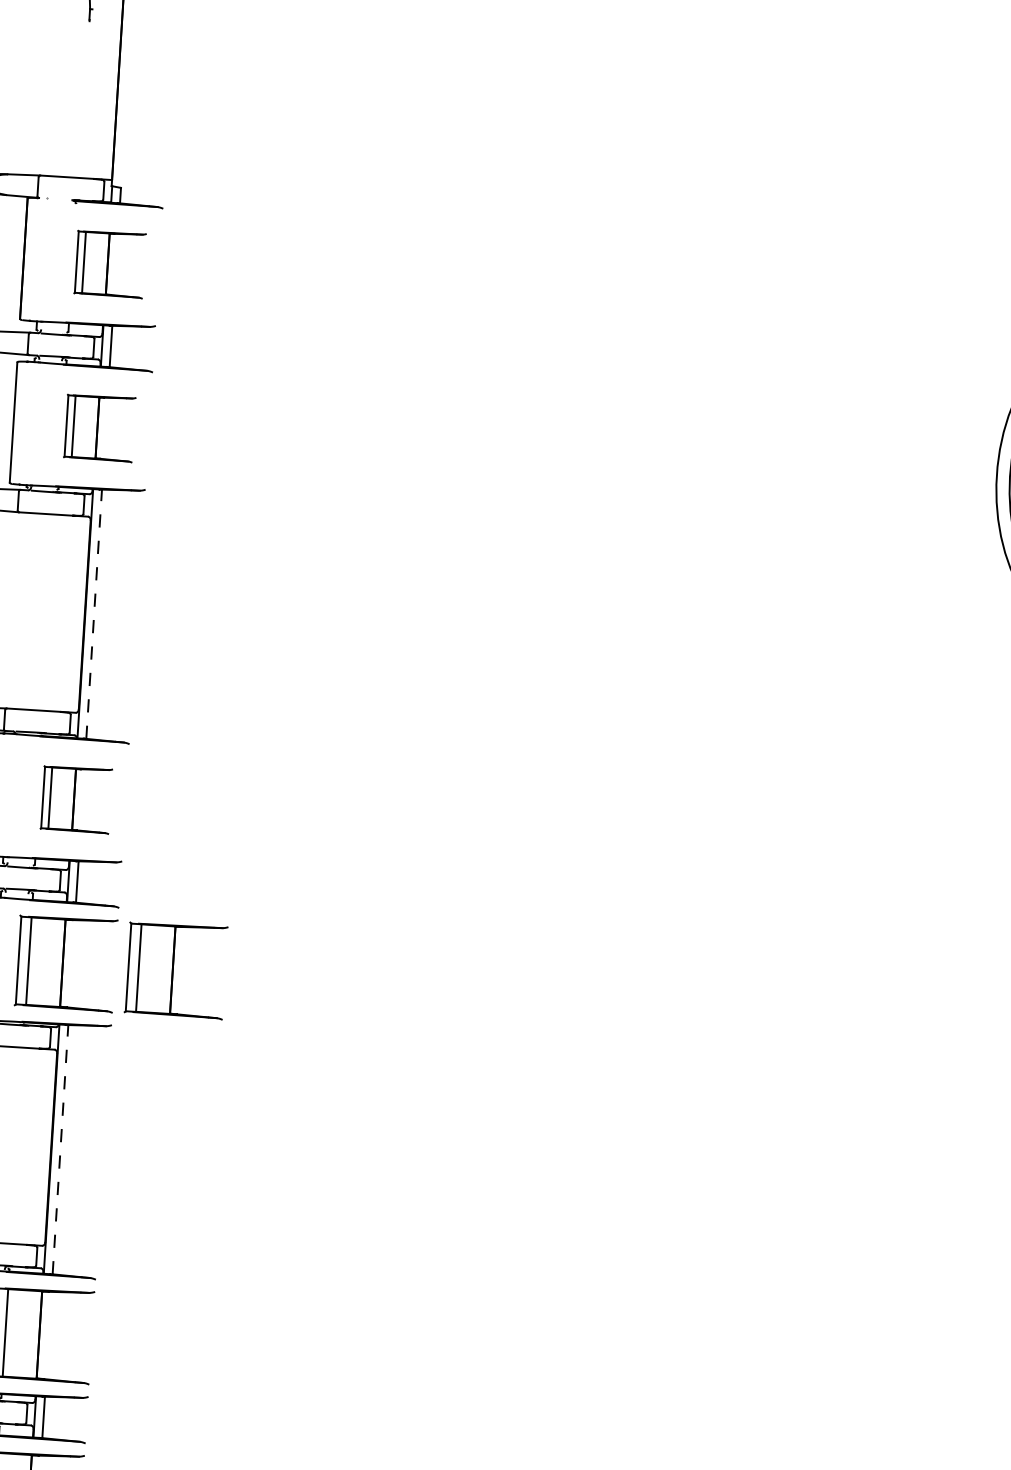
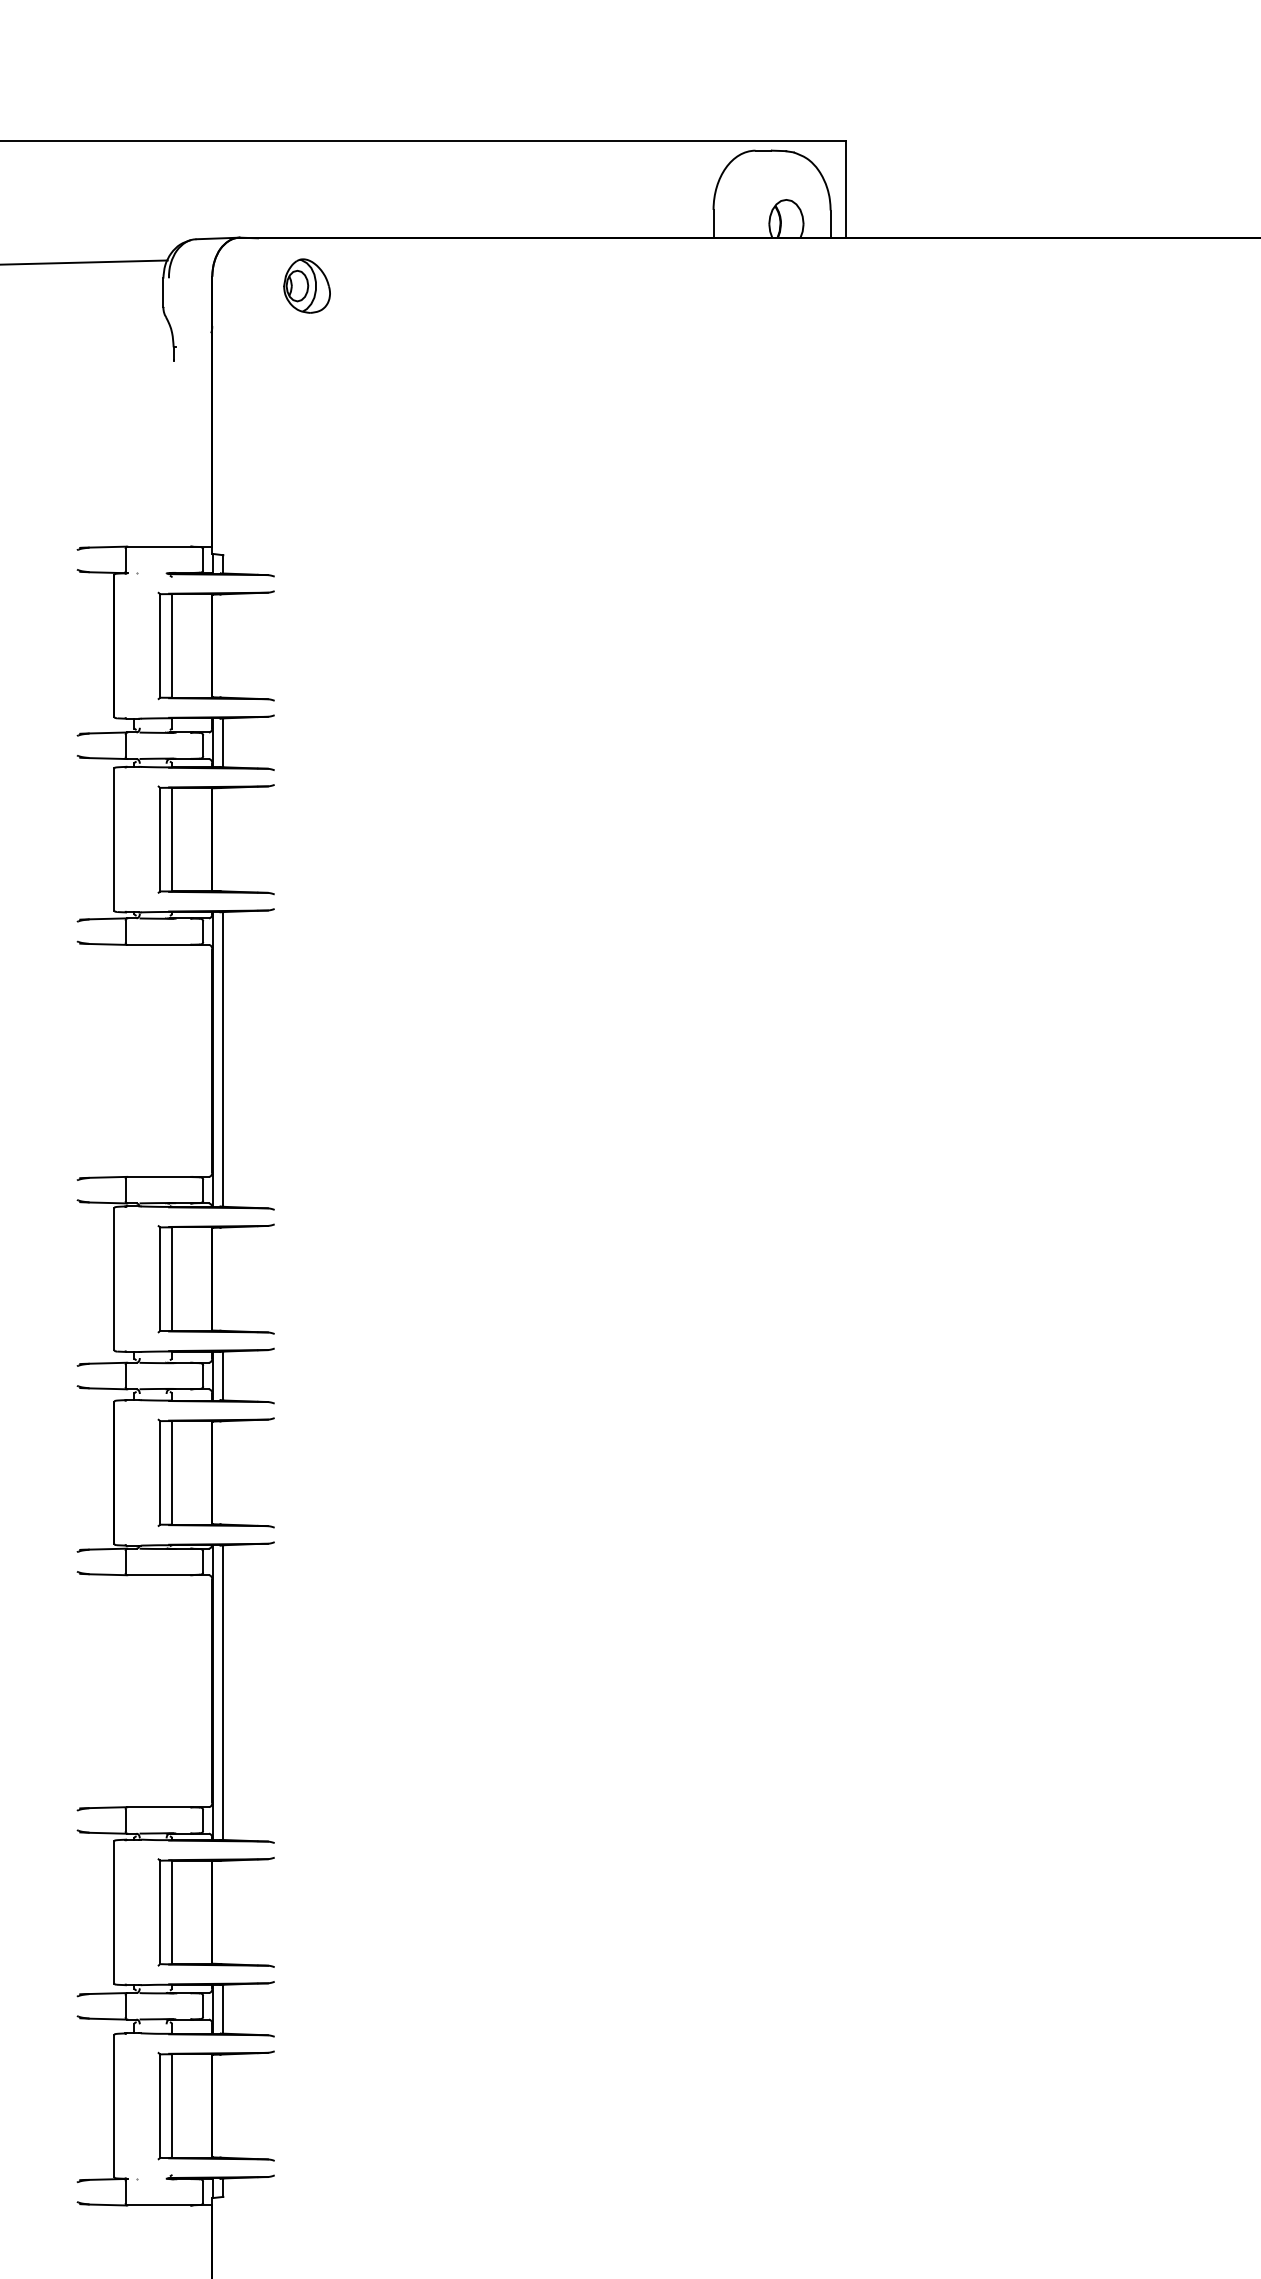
part: (109, 263) -> (215, 645), size x1.43
part: (99, 427) -> (215, 839), size x1.43
line: (94, 613) -> (223, 1058), dashed -> solid
part: (75, 799) -> (215, 1278), size x1.43
part: (175, 970) -> (345, 1472), removed
line: (60, 1149) -> (223, 1692), dashed -> solid

